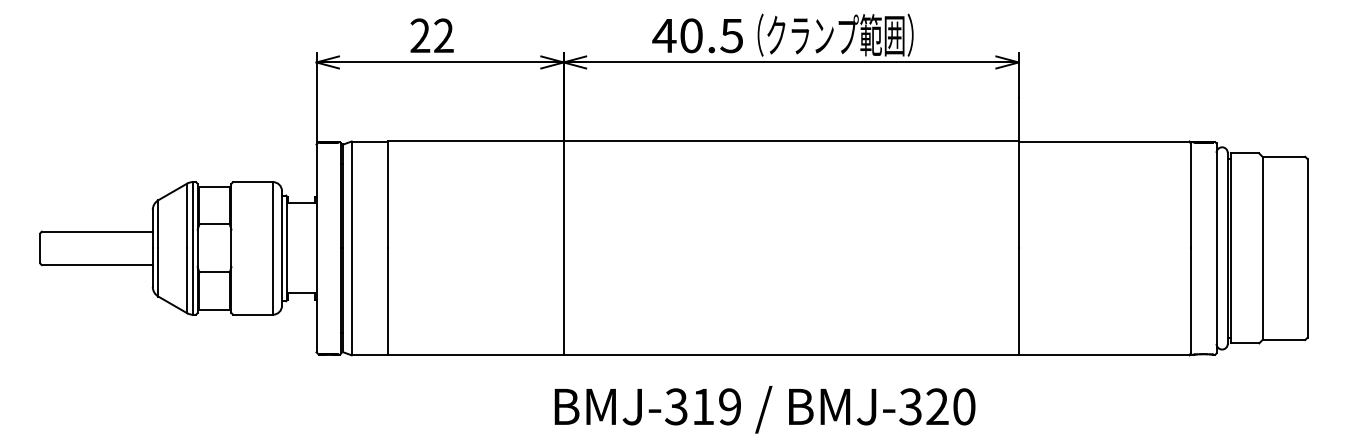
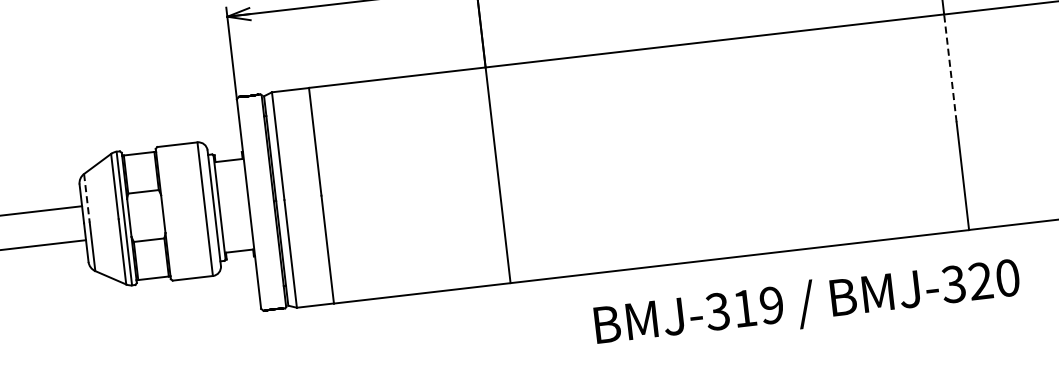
line: (1018, 194) -> (950, 67), solid -> dashed
line: (158, 224) -> (87, 198), solid -> dashed
text: (764, 409) -> (806, 304), moved

